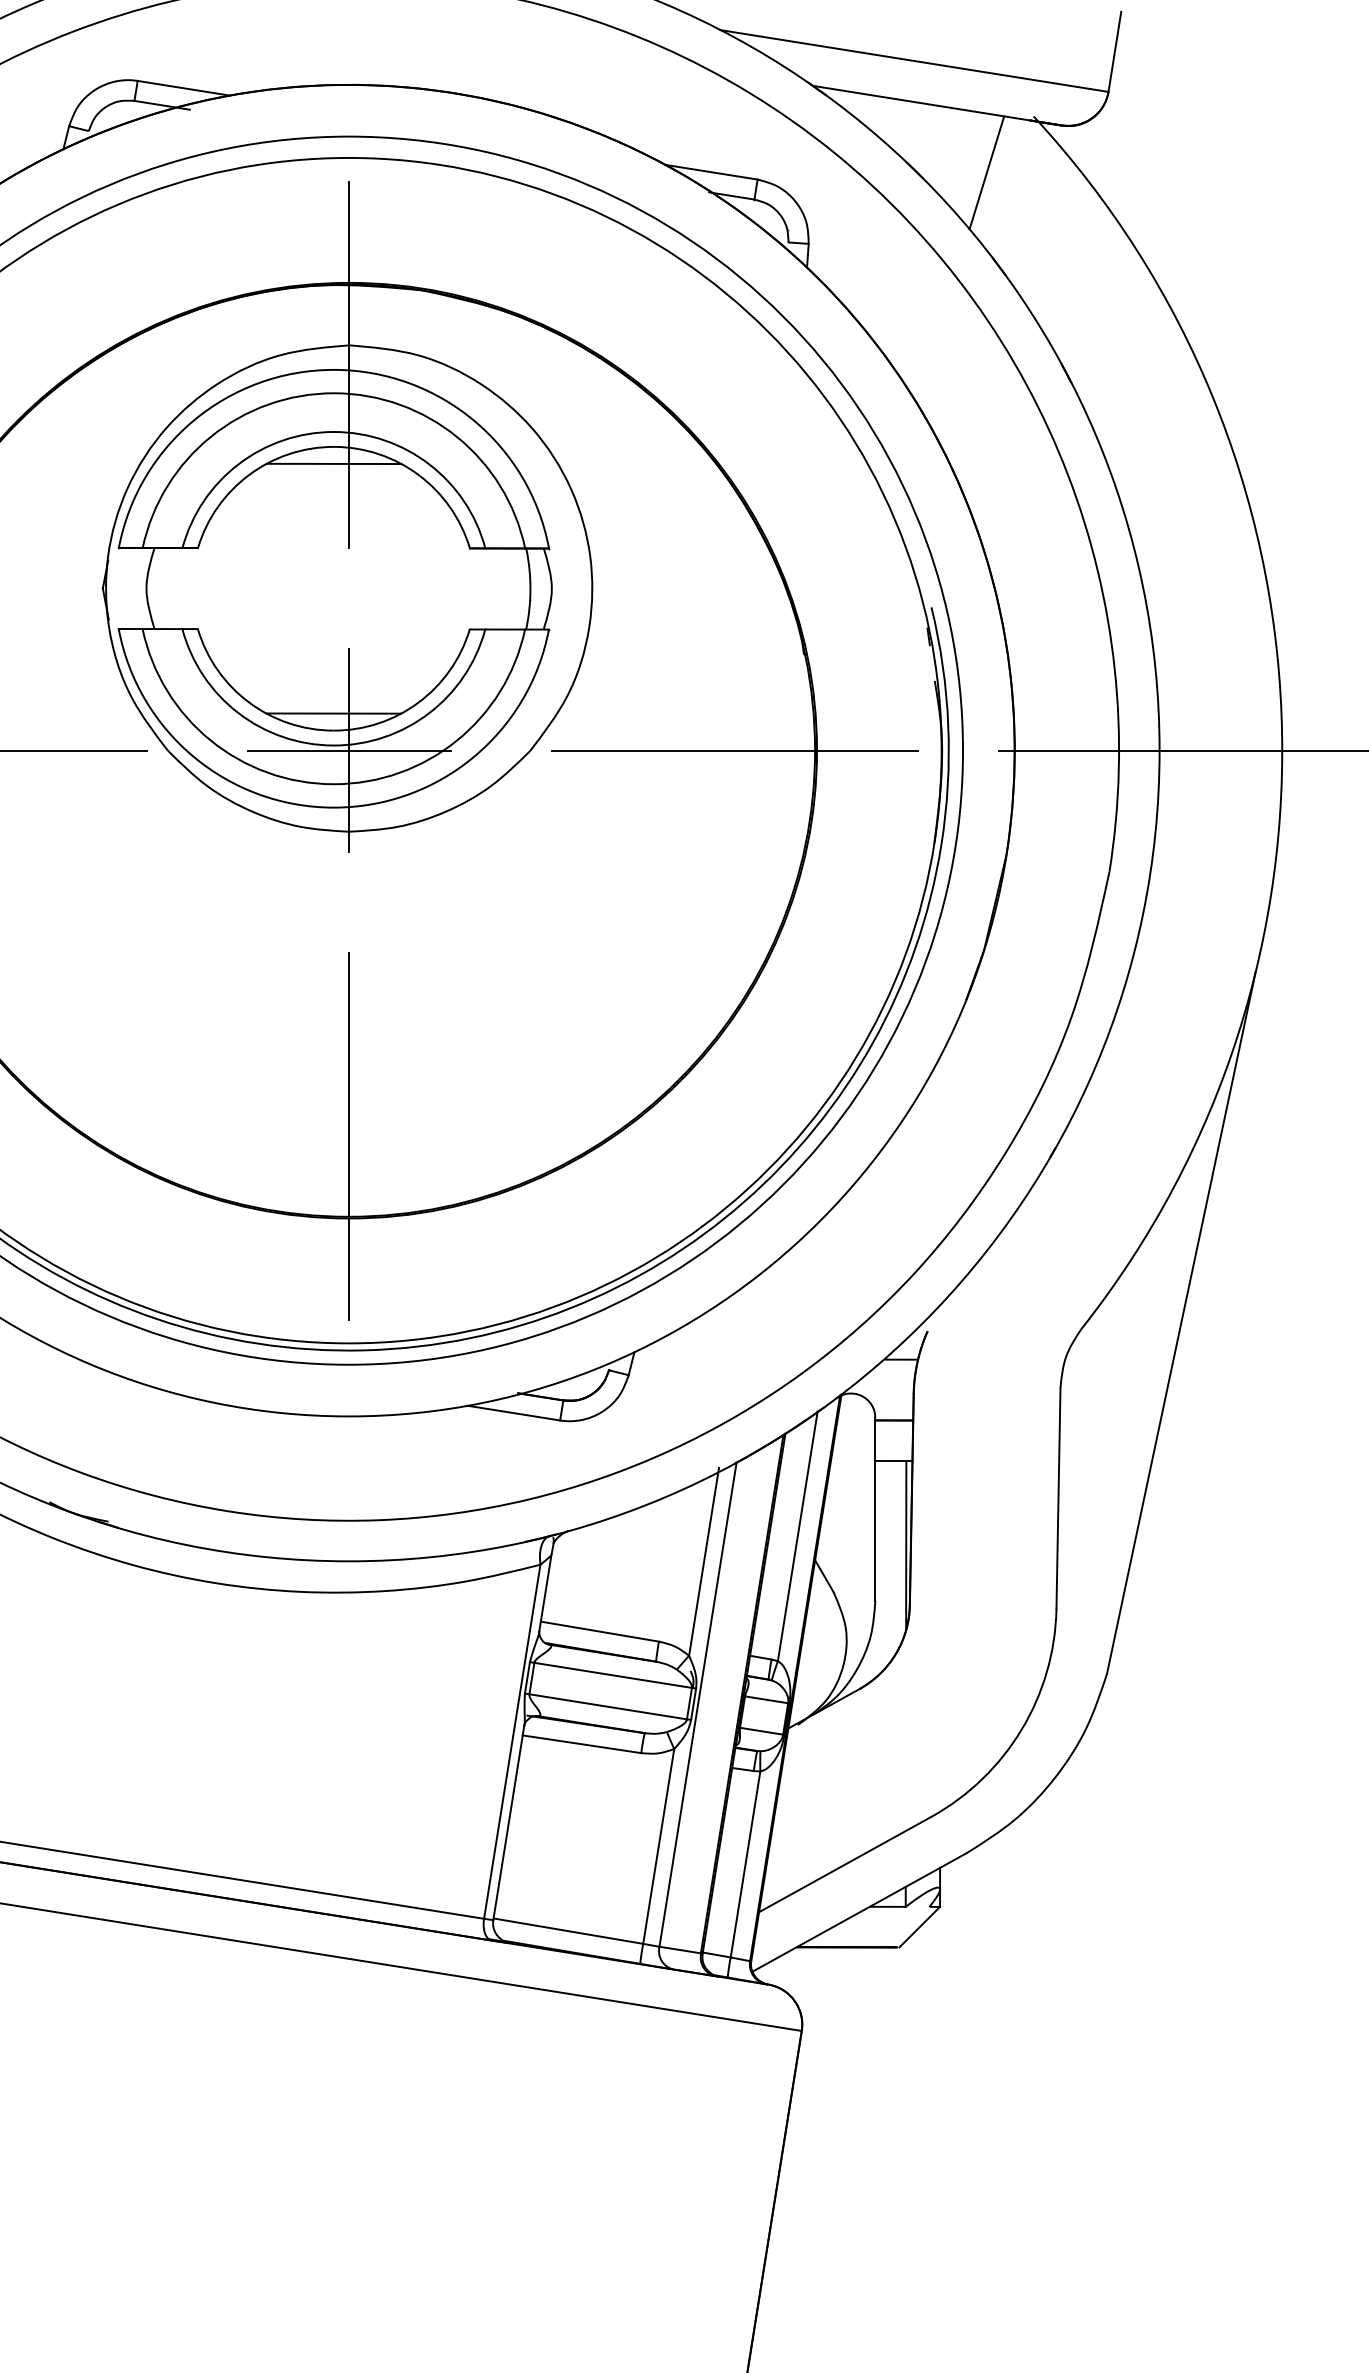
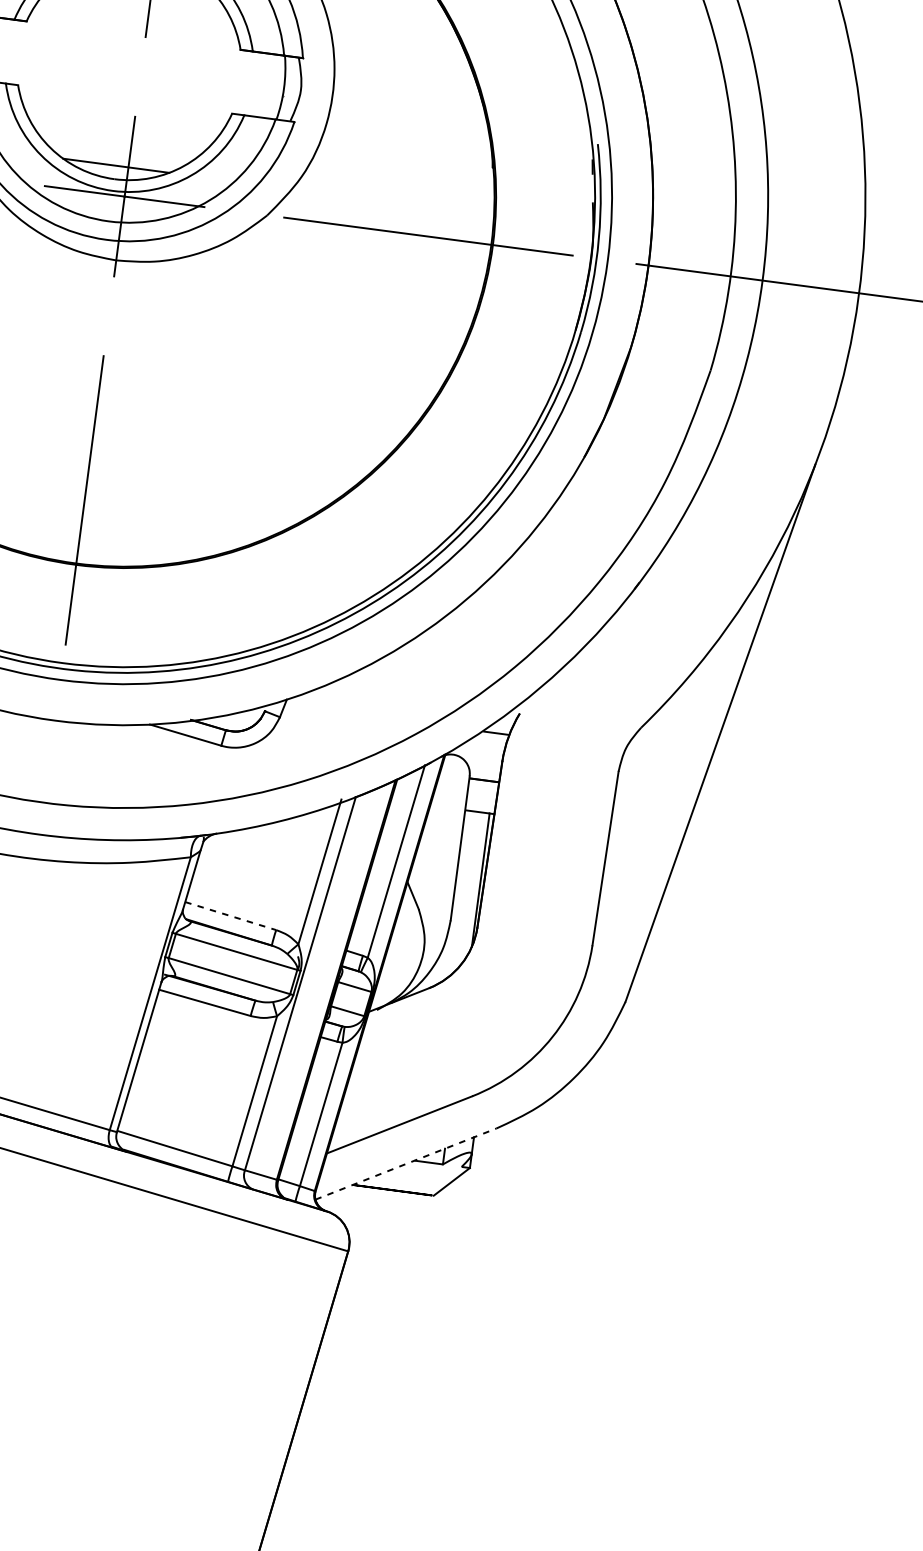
line: (599, 1631) -> (230, 915), solid -> dashed
line: (859, 1912) -> (405, 1164), solid -> dashed

